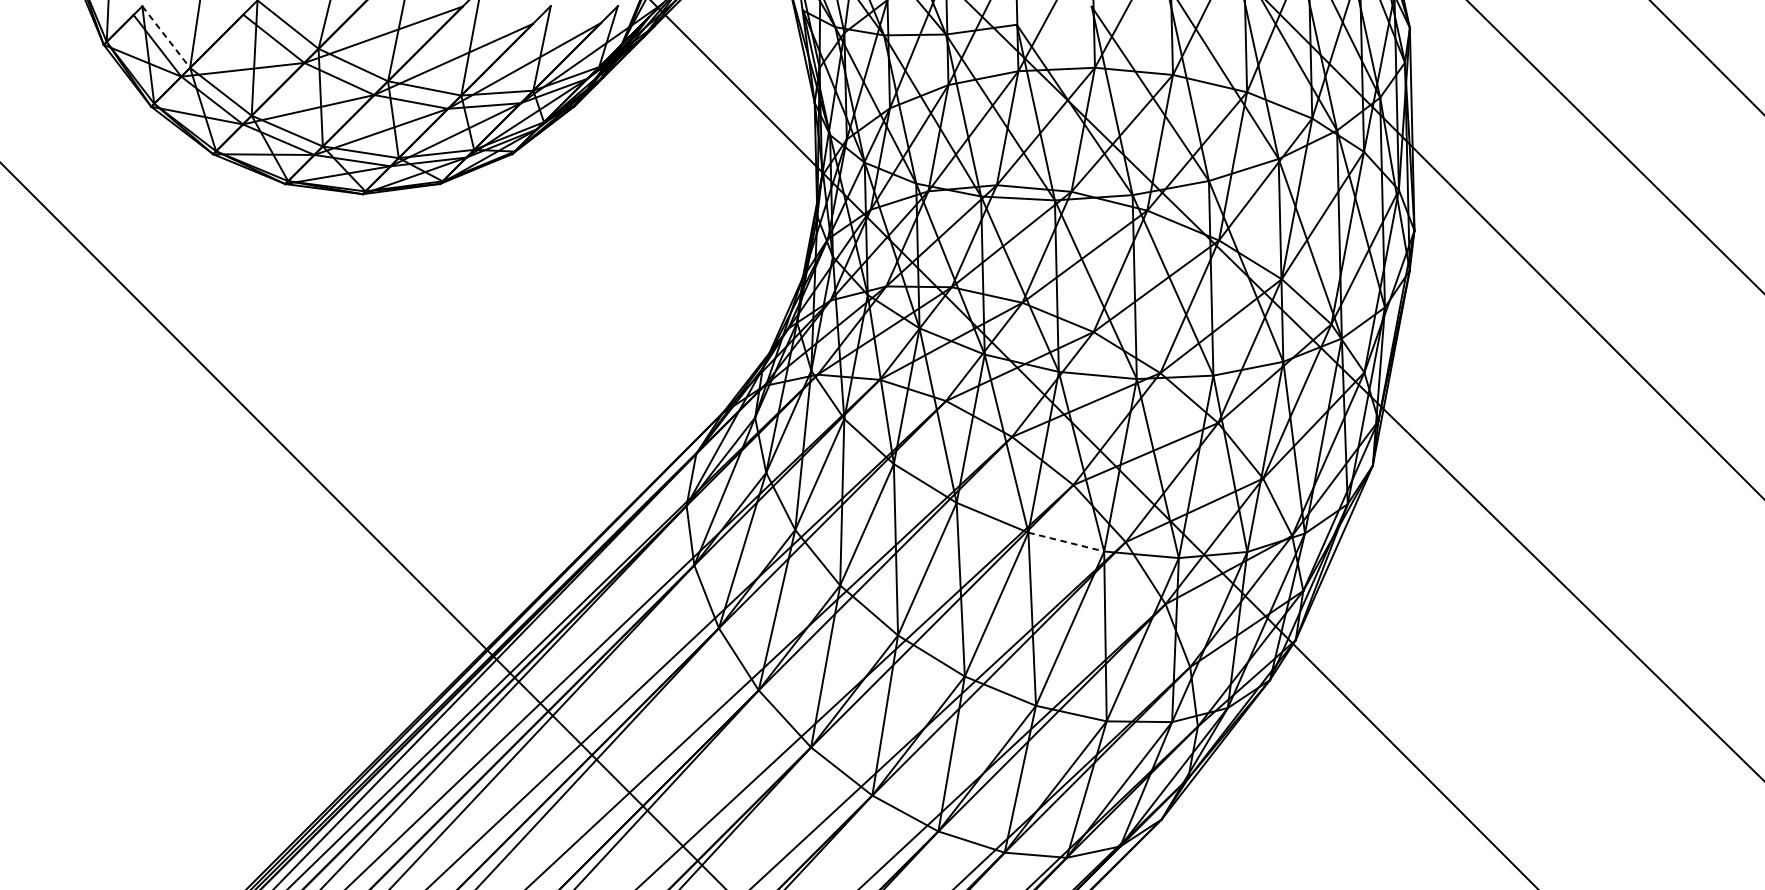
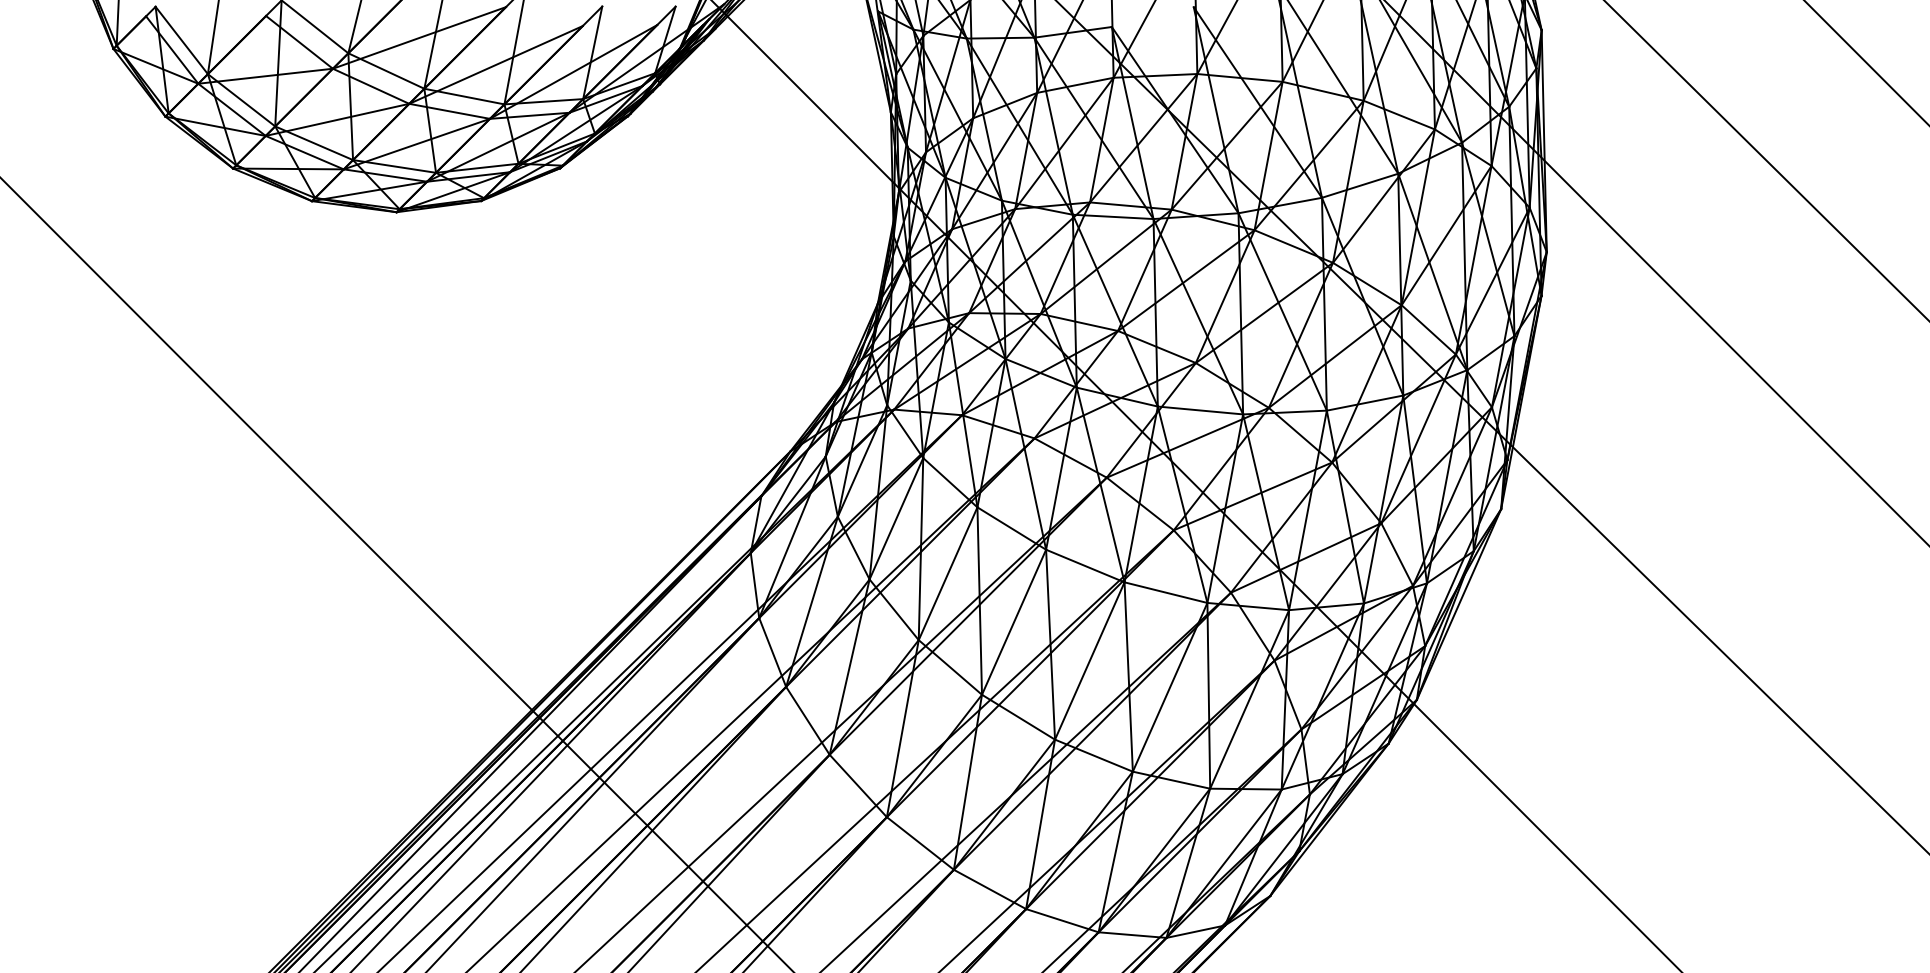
line: (165, 37) -> (181, 40), dashed -> solid
line: (1066, 541) -> (1166, 592), dashed -> solid

